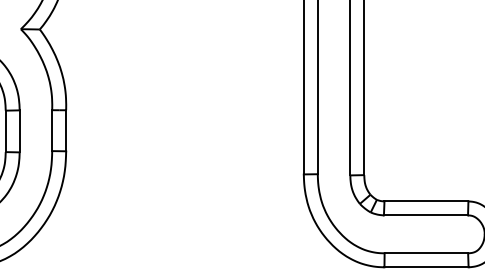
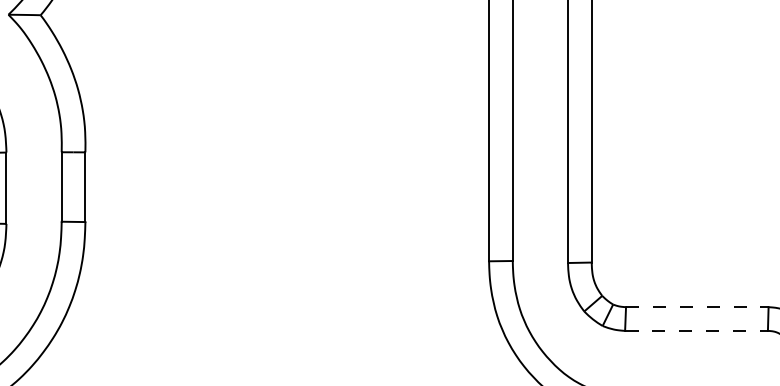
line: (426, 201) -> (697, 307), solid -> dashed
line: (426, 215) -> (697, 331), solid -> dashed

